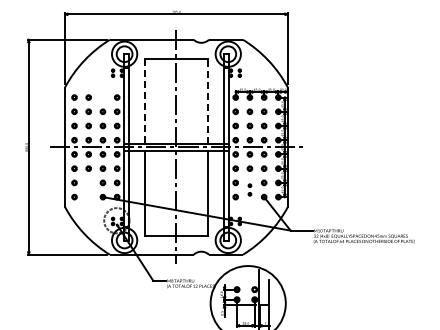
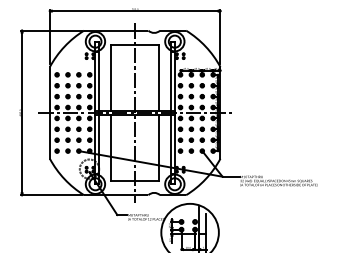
part: (102, 97) -> (78, 74), added
line: (144, 101) -> (110, 77), dashed -> solid
line: (208, 101) -> (159, 77), dashed -> solid
part: (88, 189) -> (67, 145), added
part: (249, 189) -> (191, 145), size x1.67

